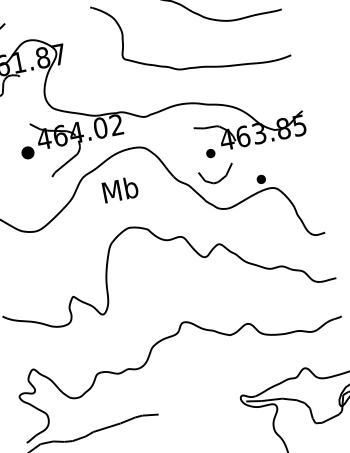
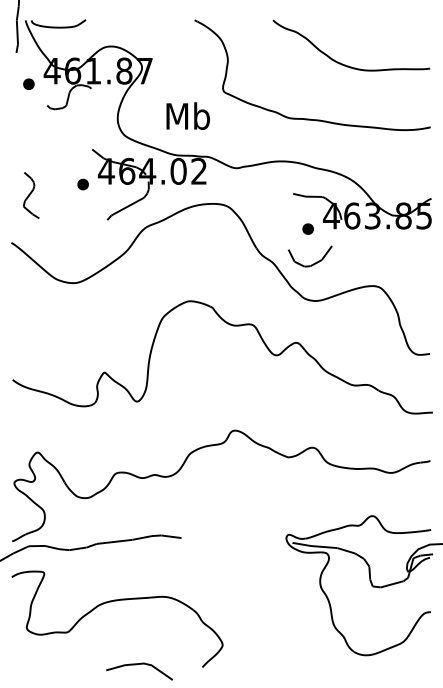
part: (27, 152) -> (82, 184), size x0.71
part: (260, 179) -> (363, 272), removed
text: (119, 189) -> (187, 115), moved

